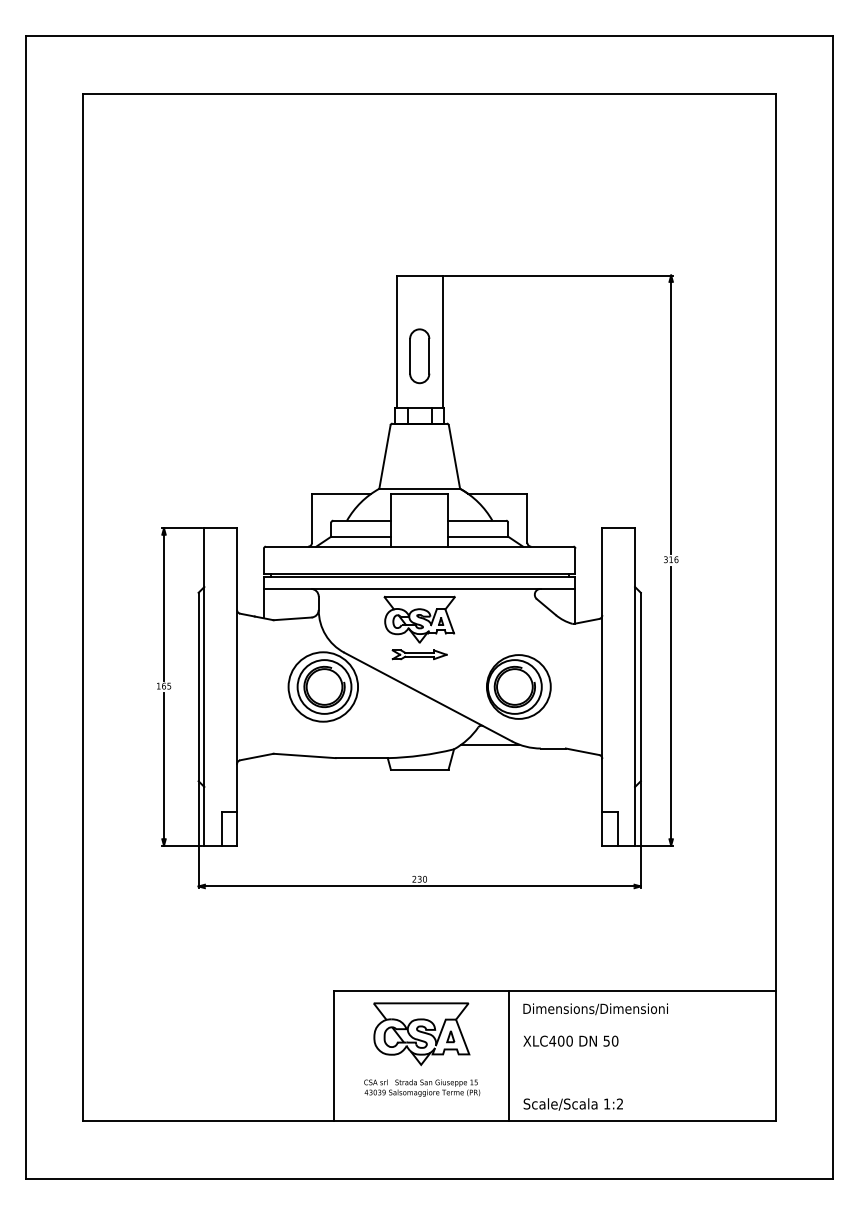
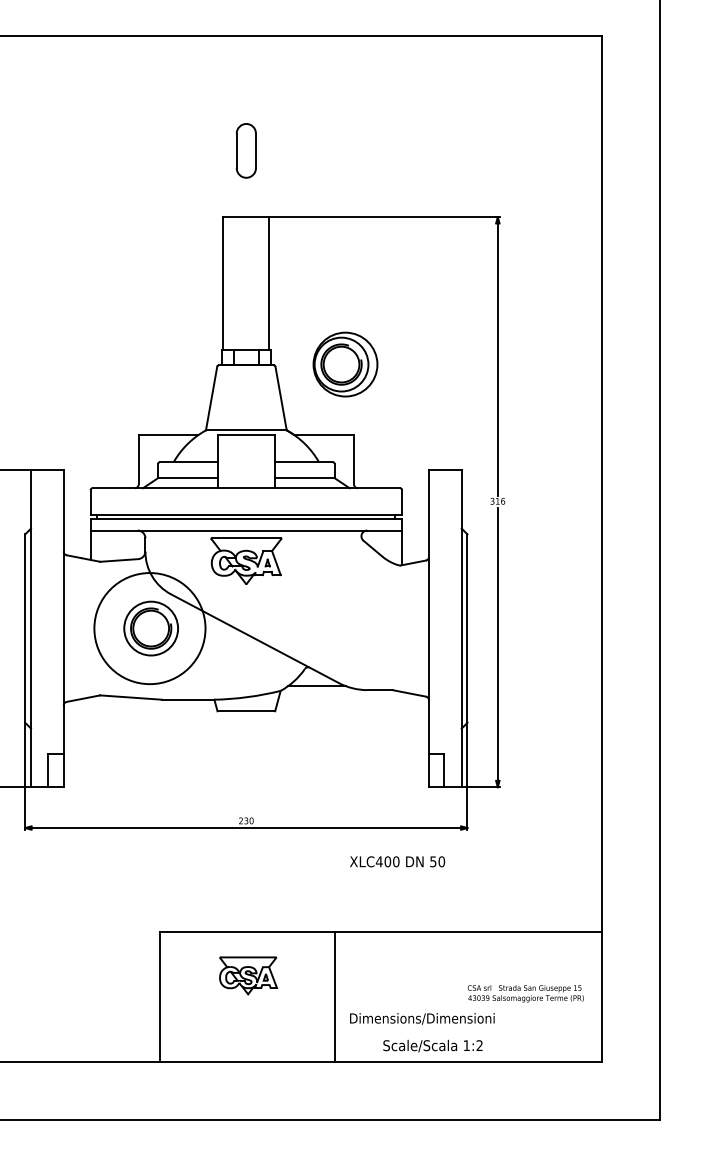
part: (419, 356) -> (246, 151), moved
part: (419, 654) -> (246, 596), removed
circle: (323, 686) -> (150, 628), size x1.6
part: (518, 686) -> (345, 364), moved
text: (595, 1009) -> (422, 1019), moved
part: (421, 1034) -> (248, 976), size x0.6
text: (570, 1040) -> (397, 861), moved
text: (422, 1087) -> (526, 993), moved
text: (572, 1104) -> (432, 1046), moved

